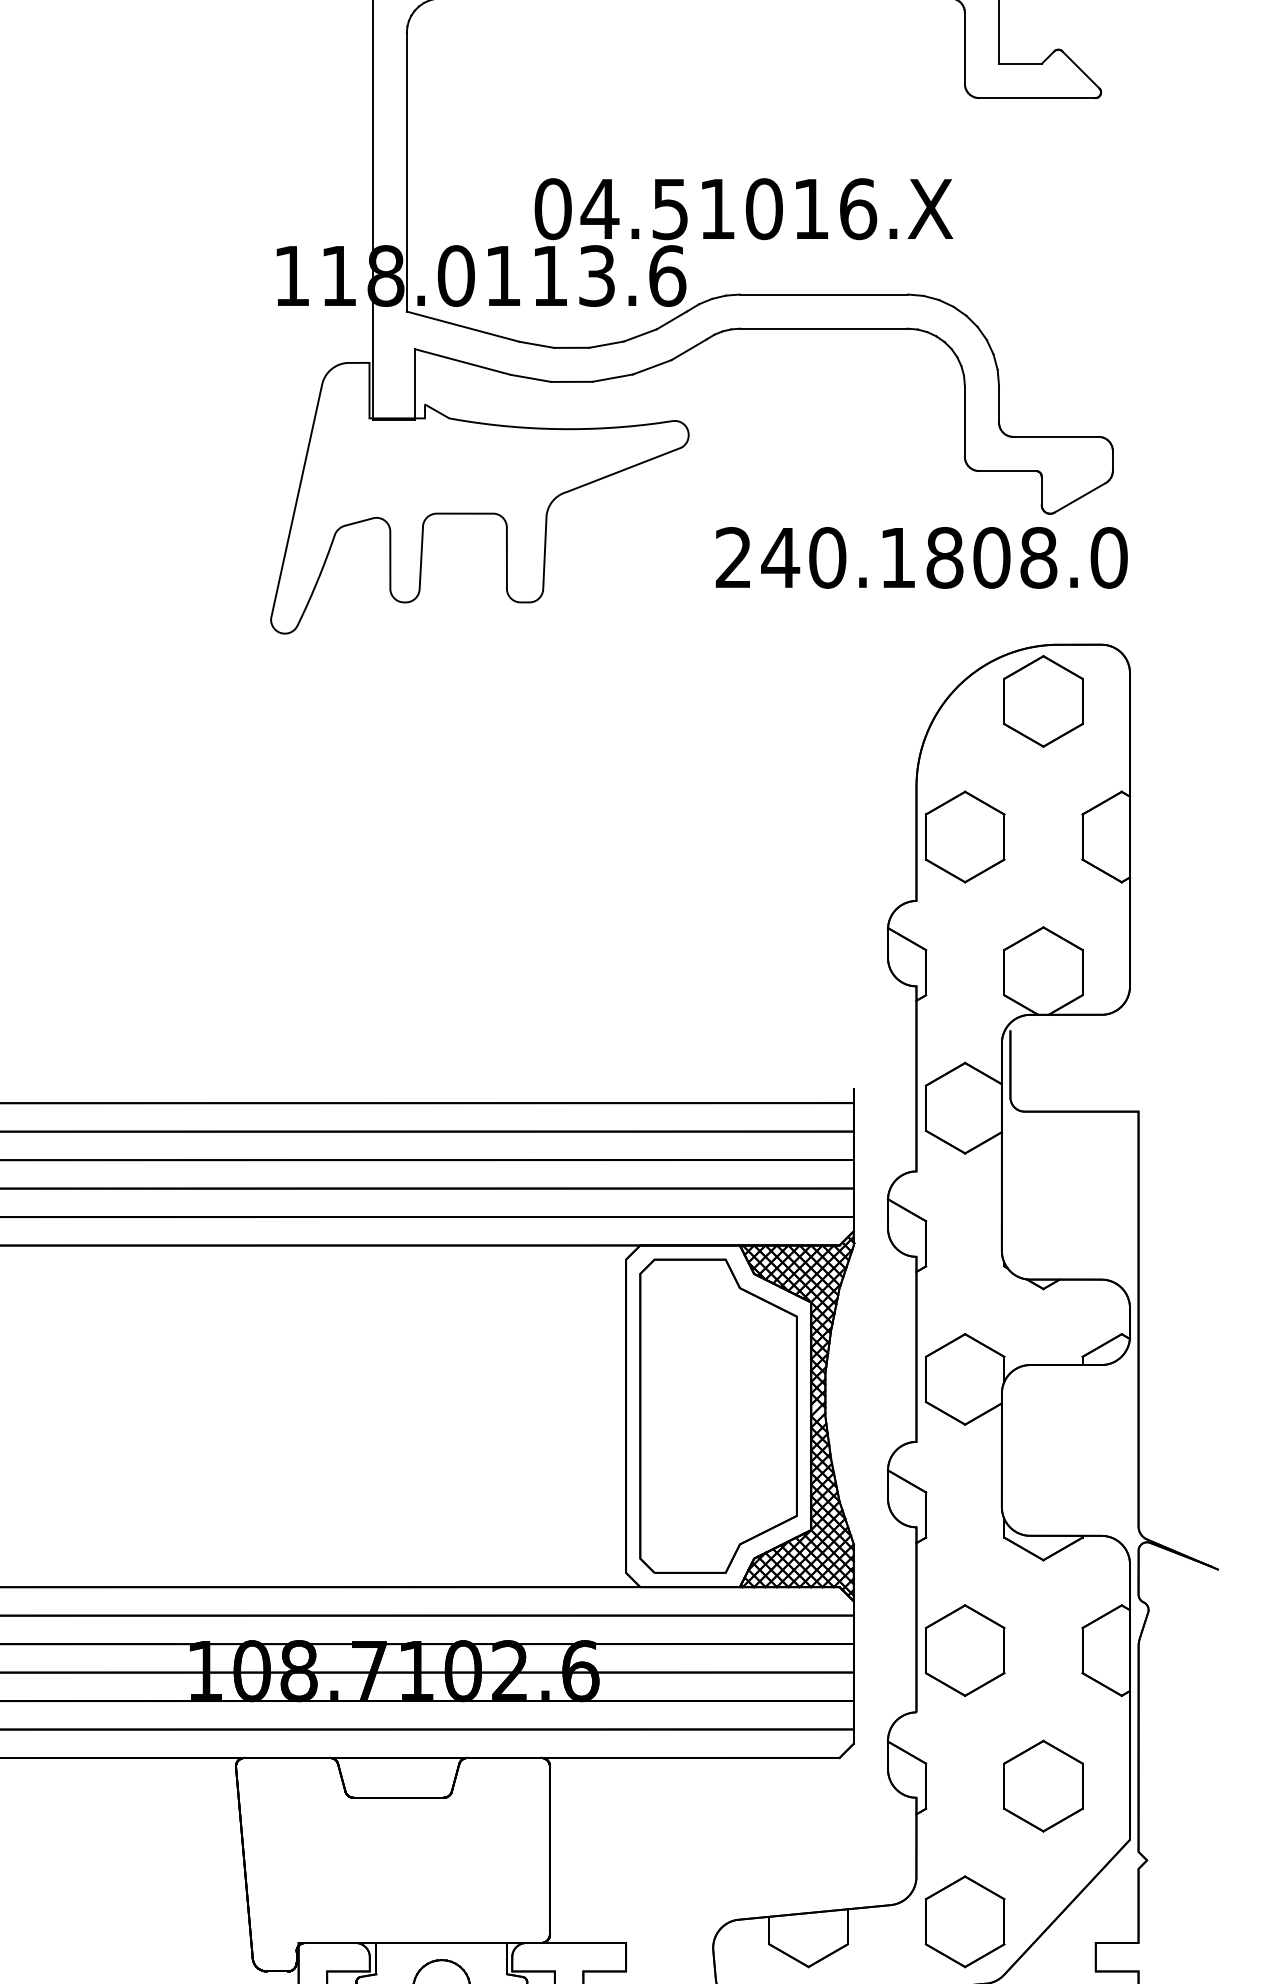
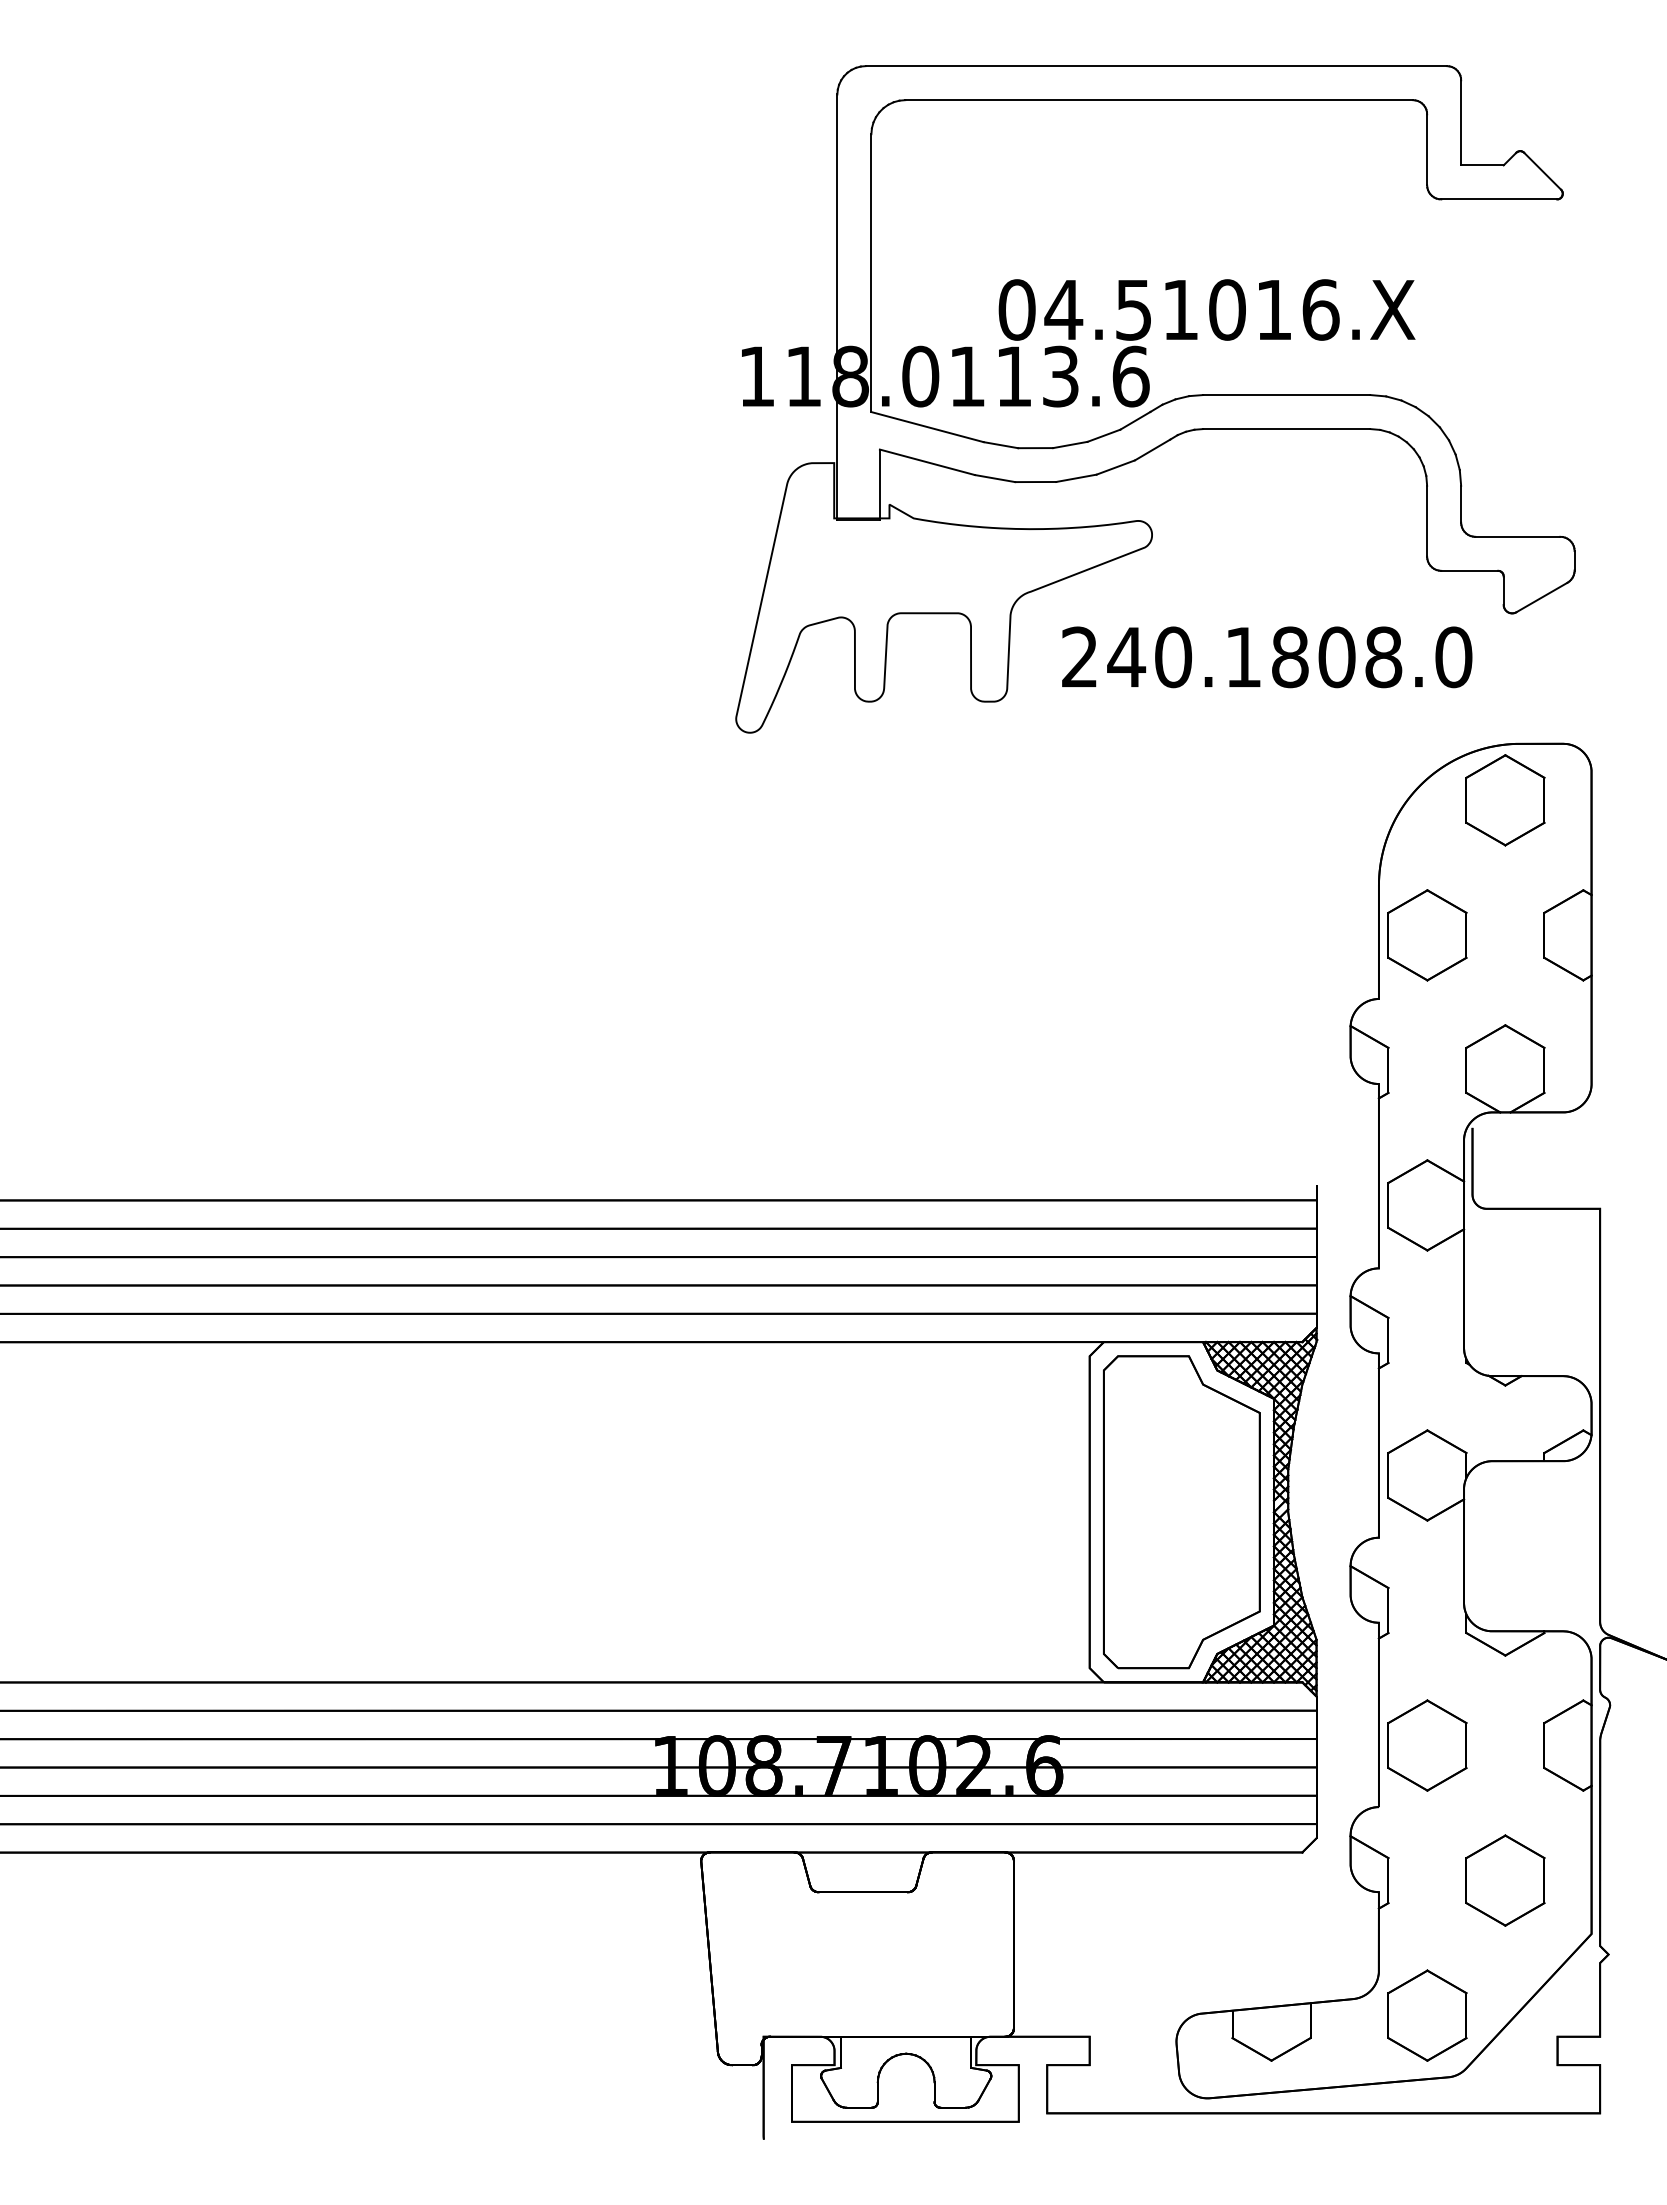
text: (922, 558) -> (1267, 657), moved

